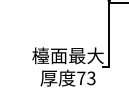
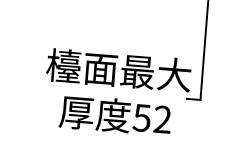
text: (86, 78) -> (152, 119), 73 -> 52

